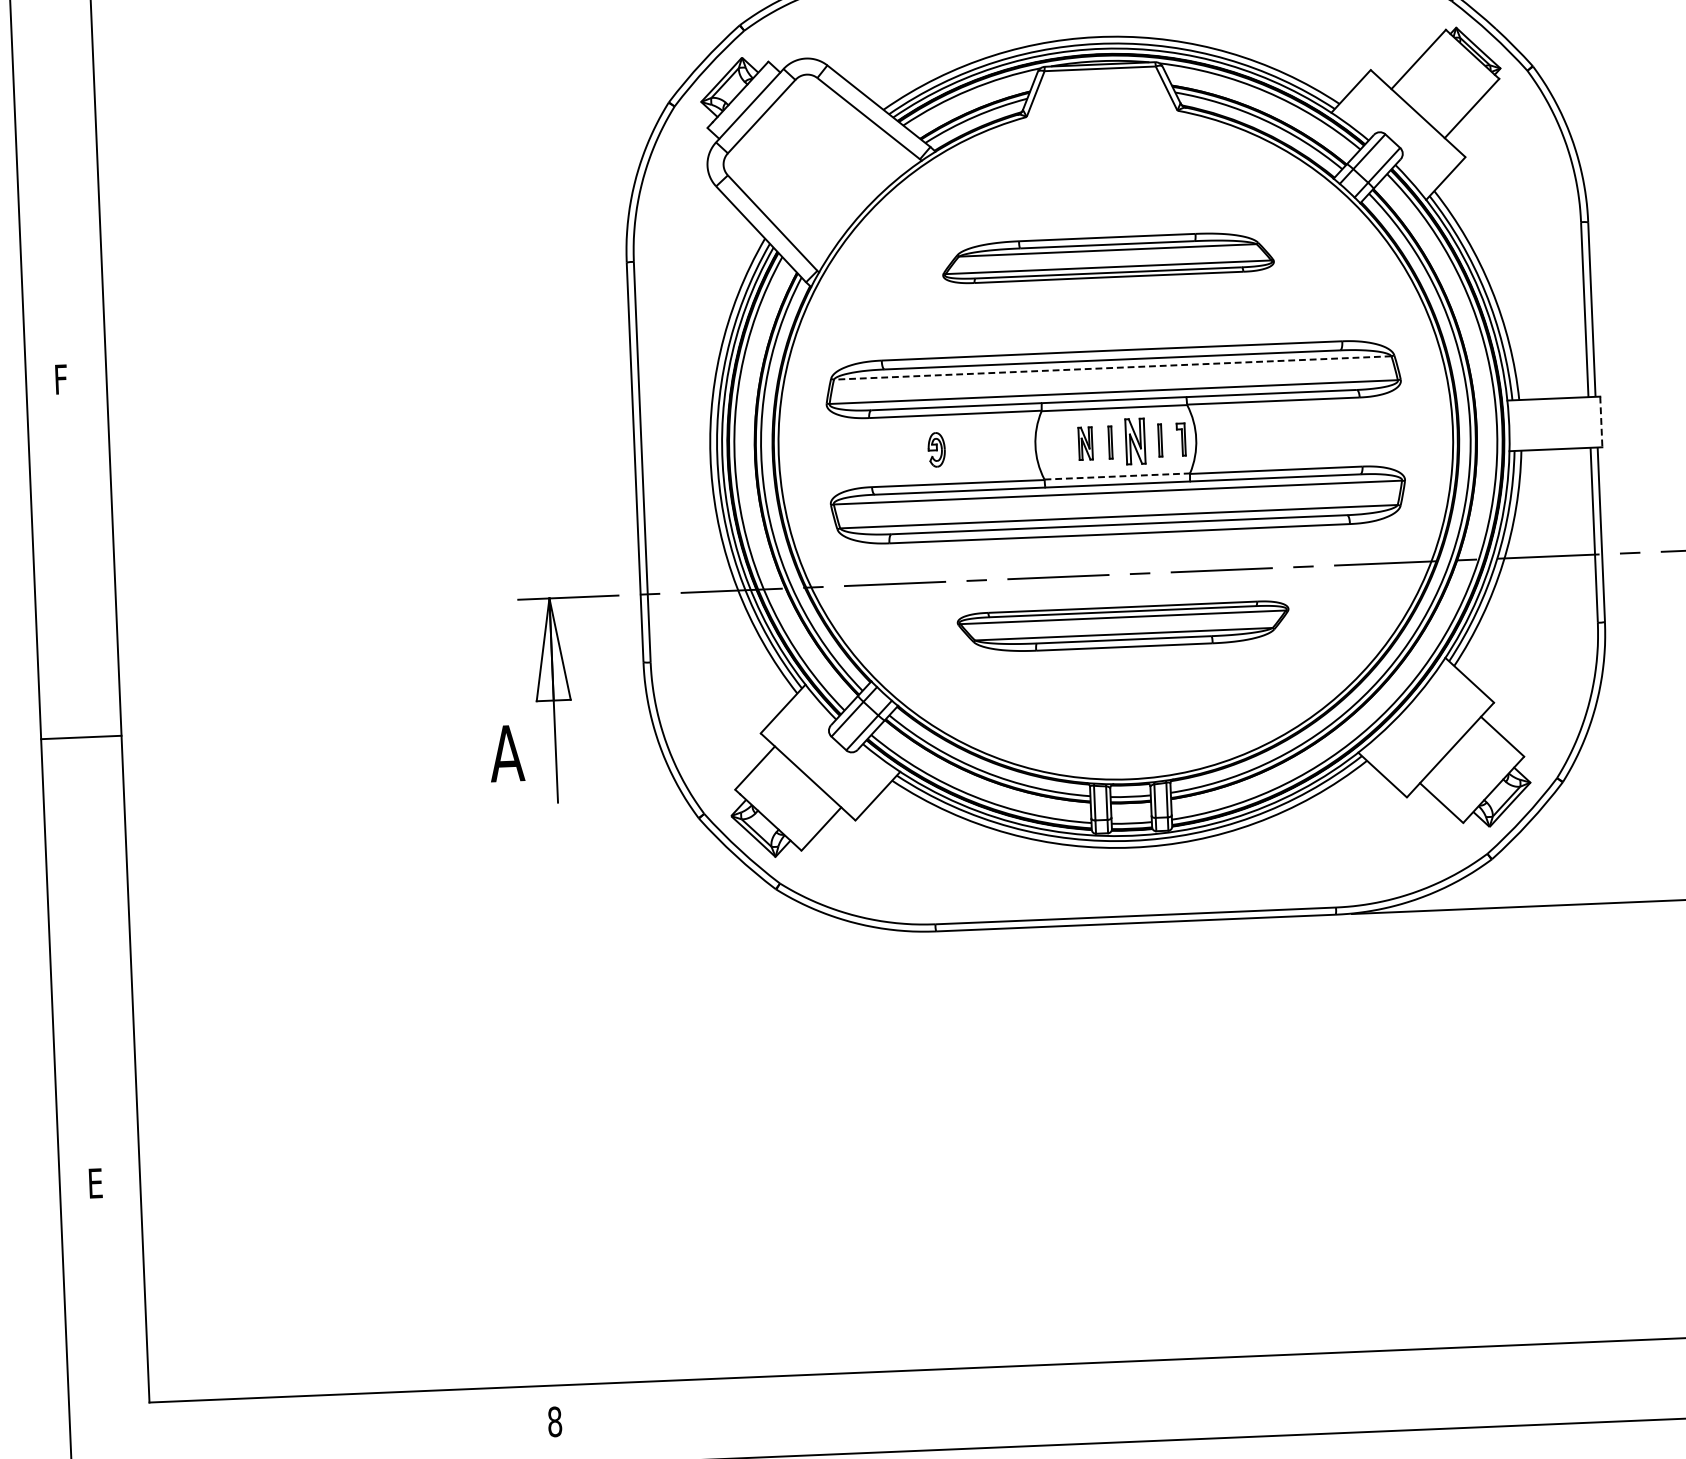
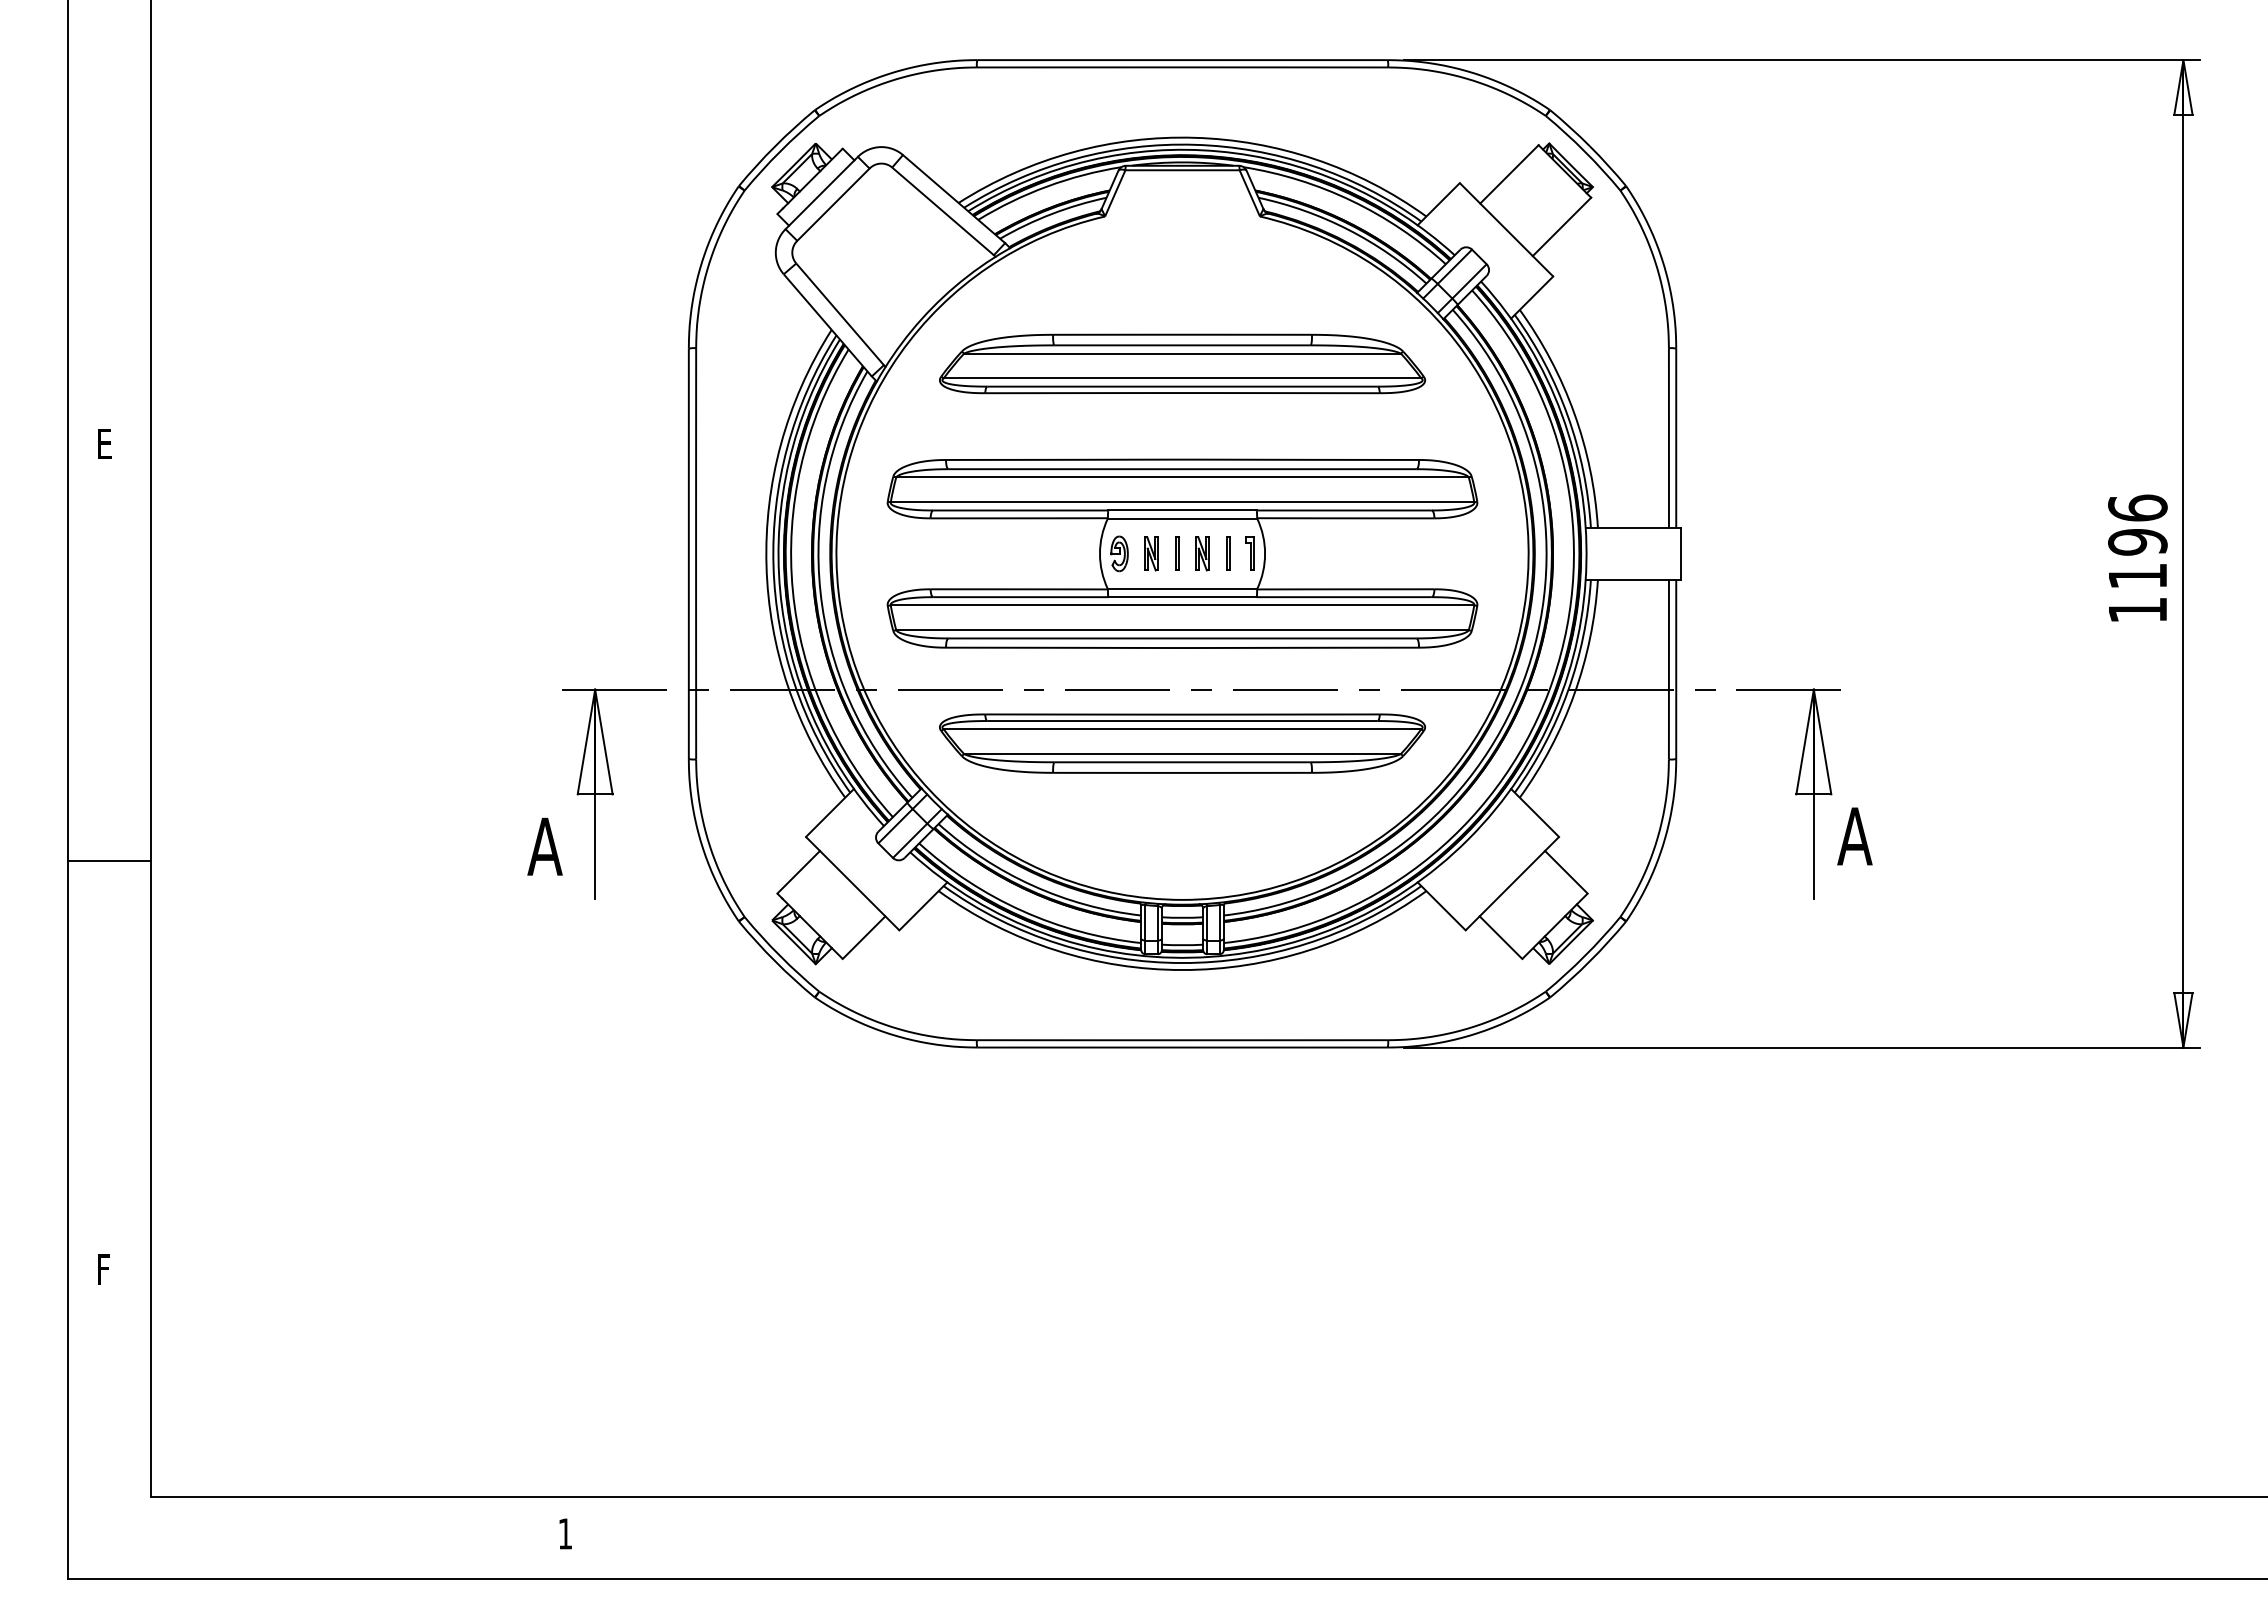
part: (1108, 257) -> (1182, 363), size x1.43
line: (1112, 368) -> (1182, 477), dashed -> solid
text: (63, 378) -> (106, 443), F -> E
line: (1601, 422) -> (1681, 554), dashed -> solid
part: (1135, 441) -> (1202, 553), size x0.71
part: (936, 449) -> (1119, 553), moved
line: (1117, 476) -> (1182, 588), dashed -> solid
part: (1123, 627) -> (1182, 743), size x1.43
line: (81, 737) -> (109, 860), moved
text: (97, 1183) -> (106, 1269), E -> F
text: (555, 1421) -> (565, 1533), 8 -> 1

